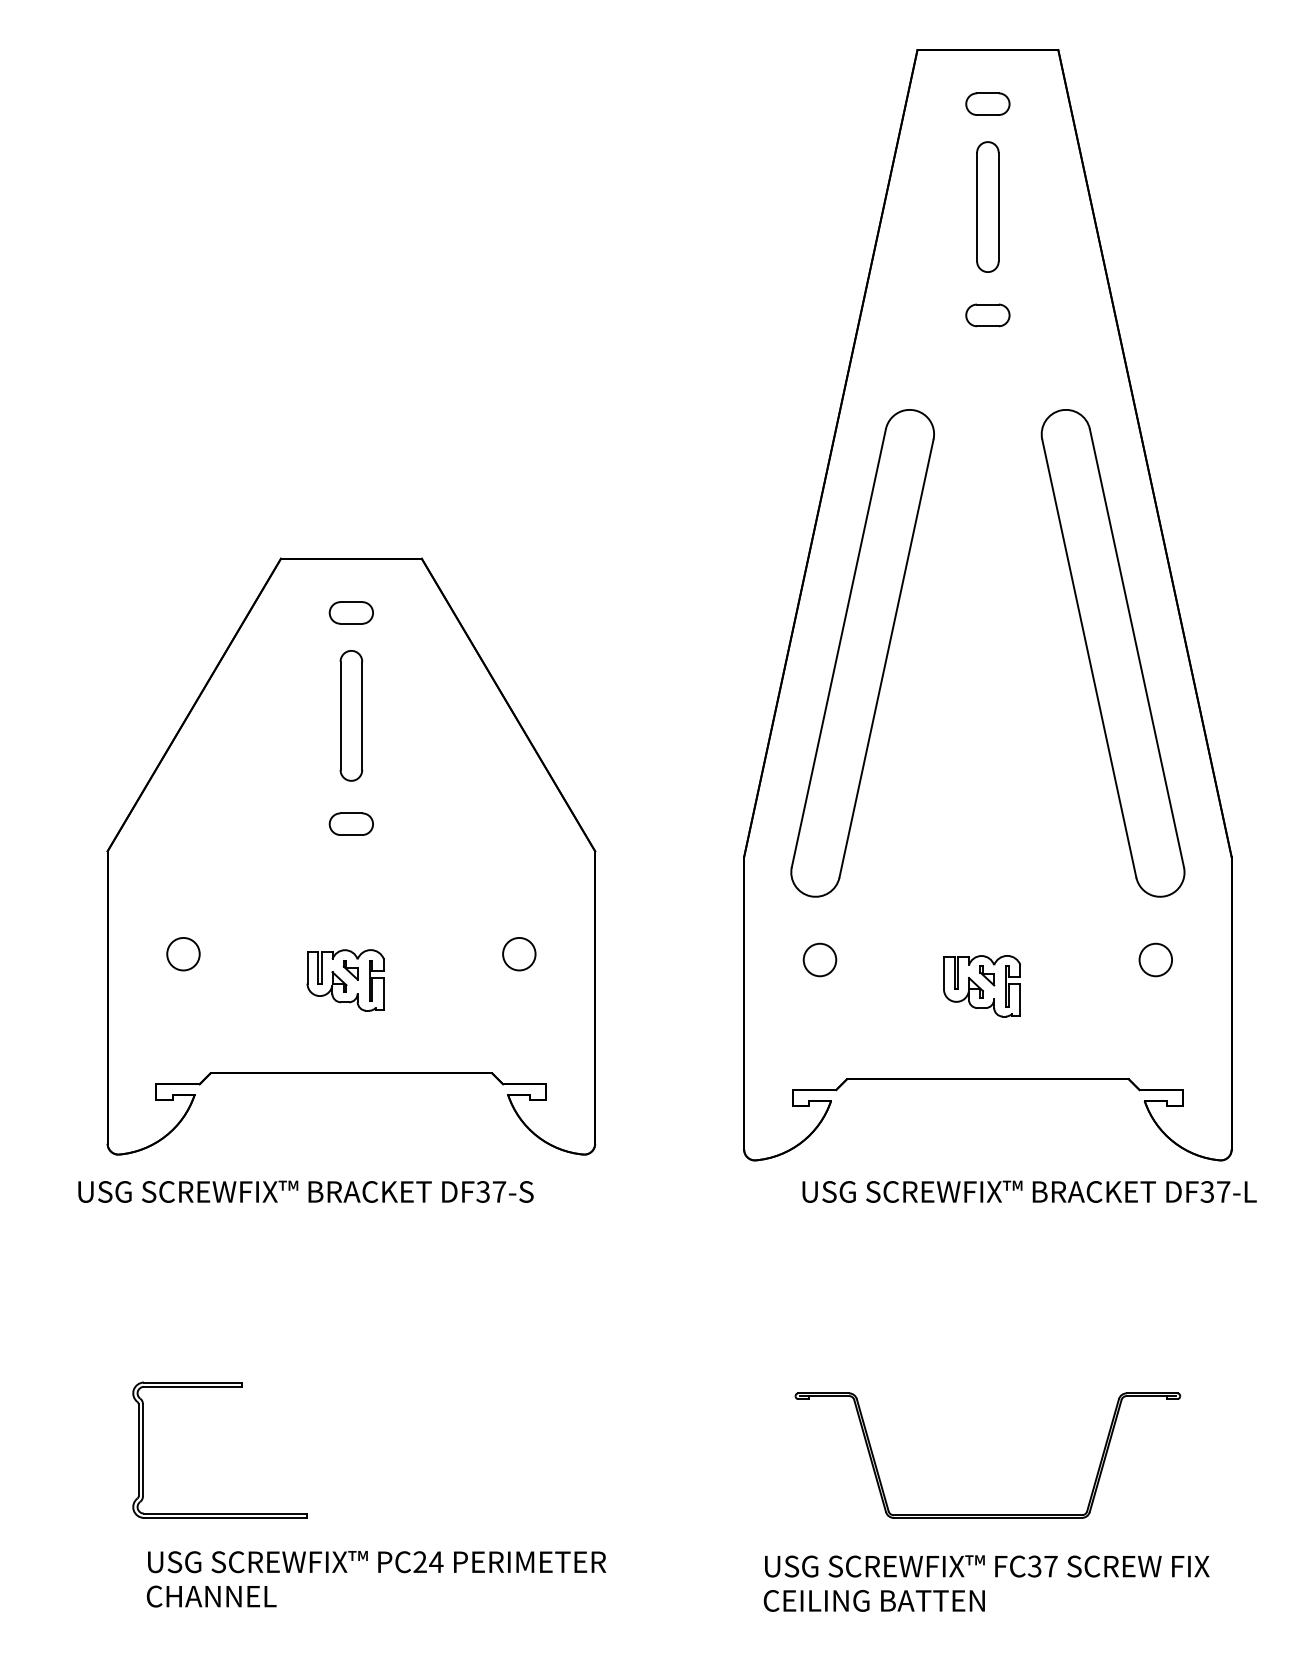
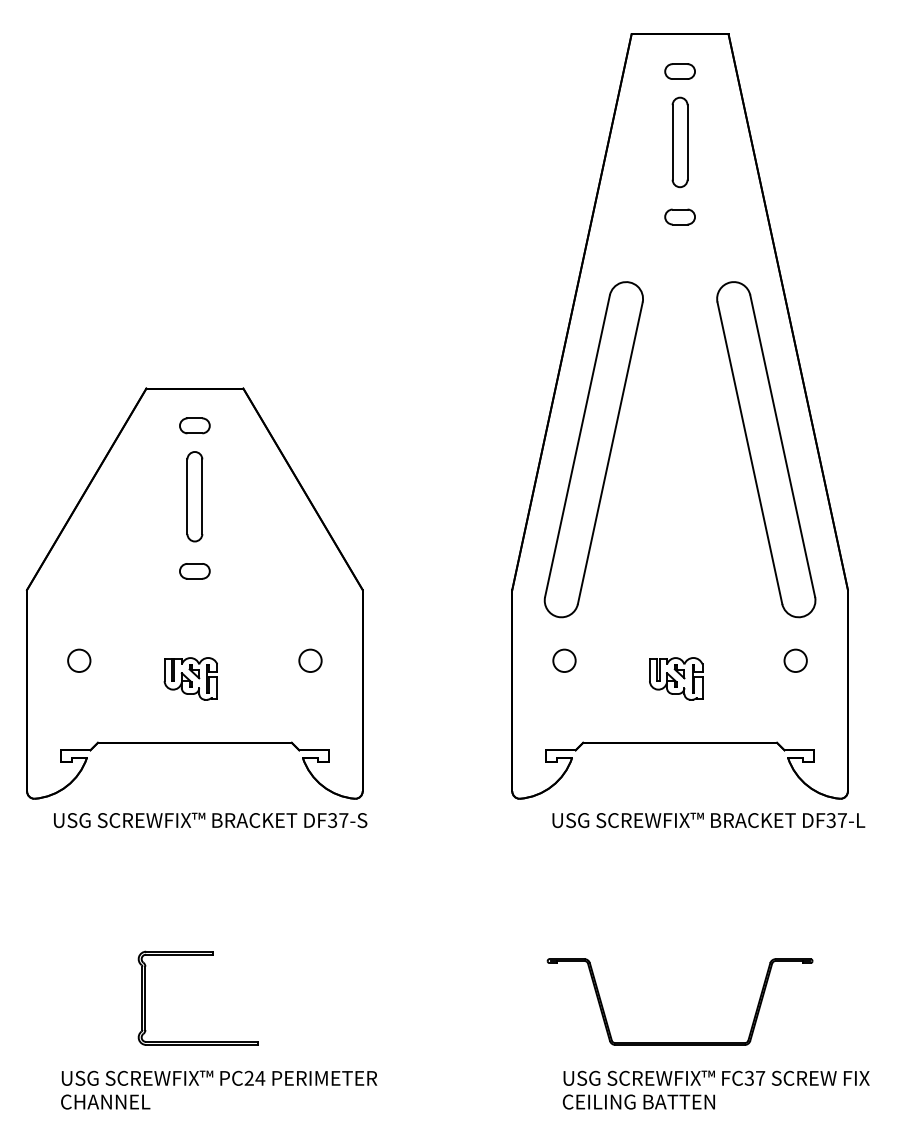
part: (350, 856) -> (194, 593), moved
part: (218, 1388) -> (197, 955), moved
text: (376, 1578) -> (219, 1089), moved
text: (985, 1582) -> (715, 1089), moved

